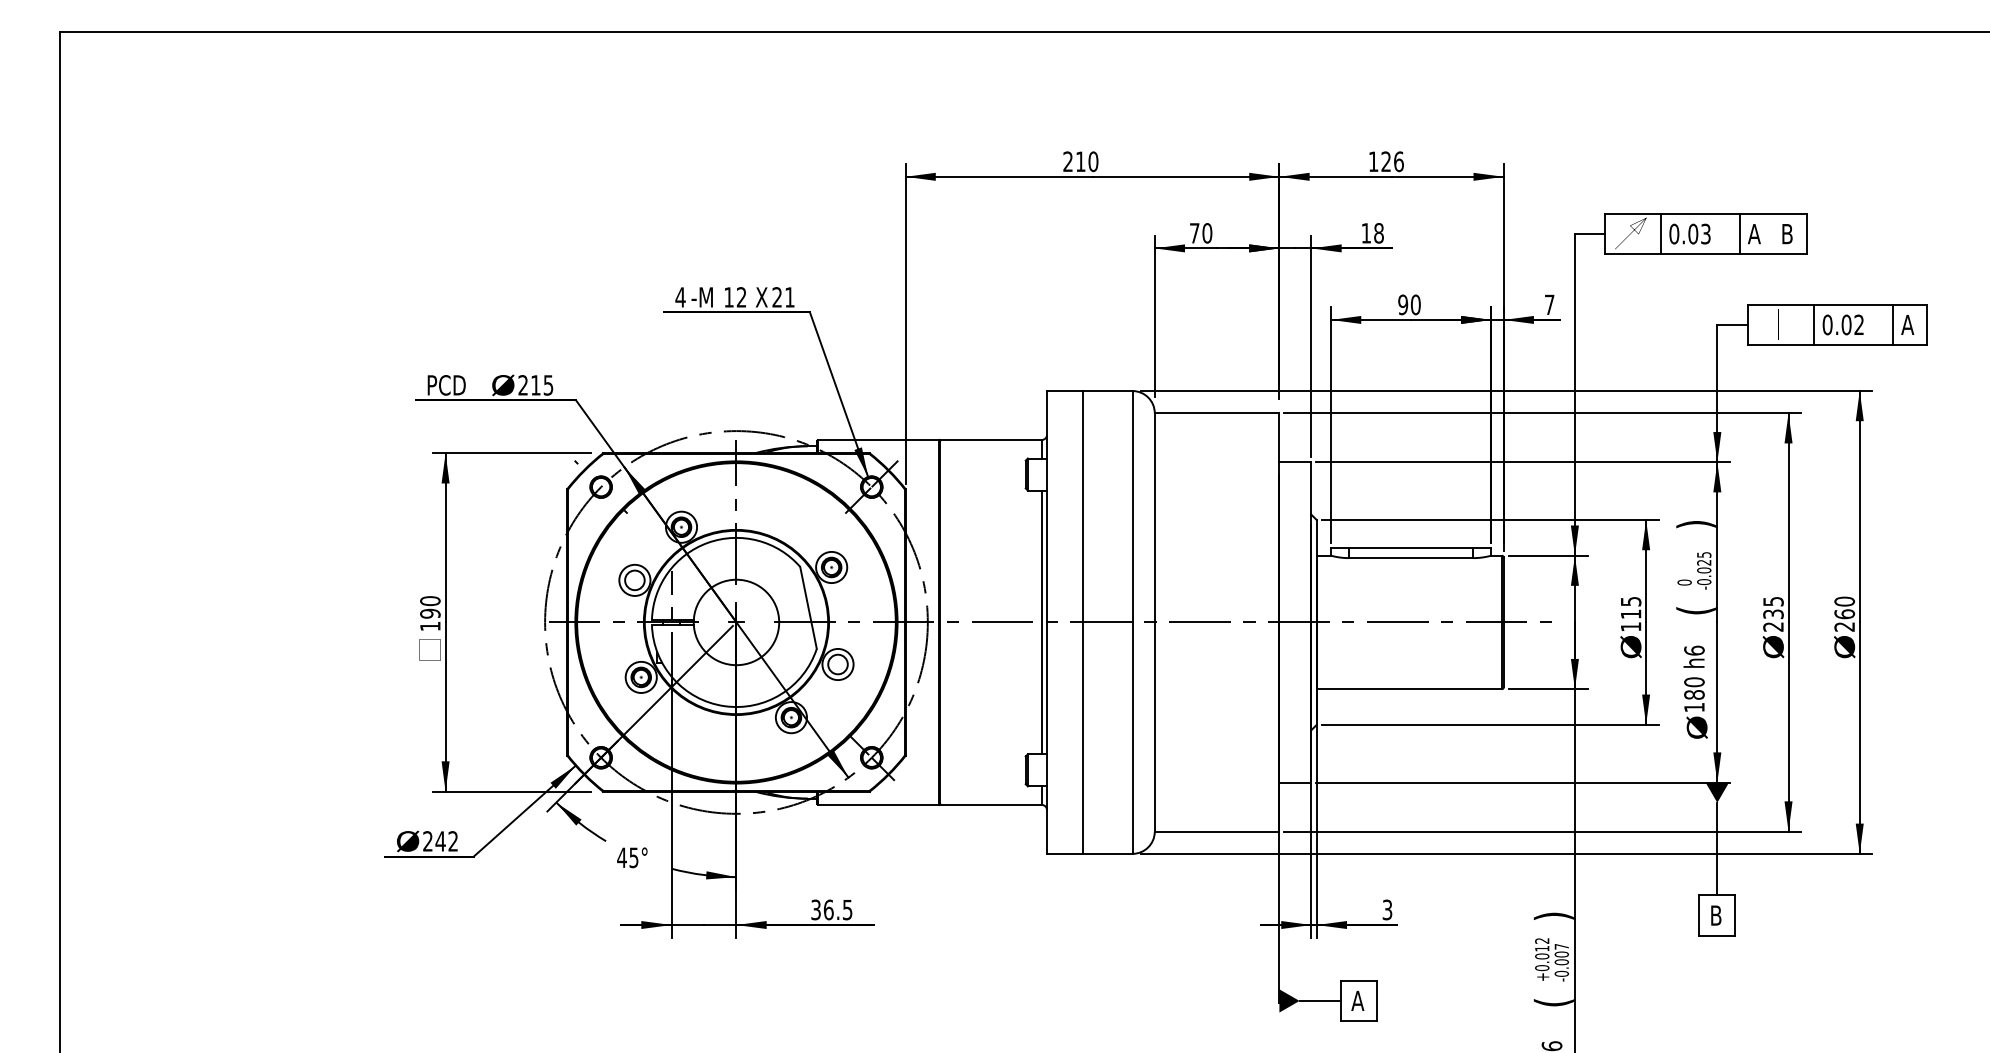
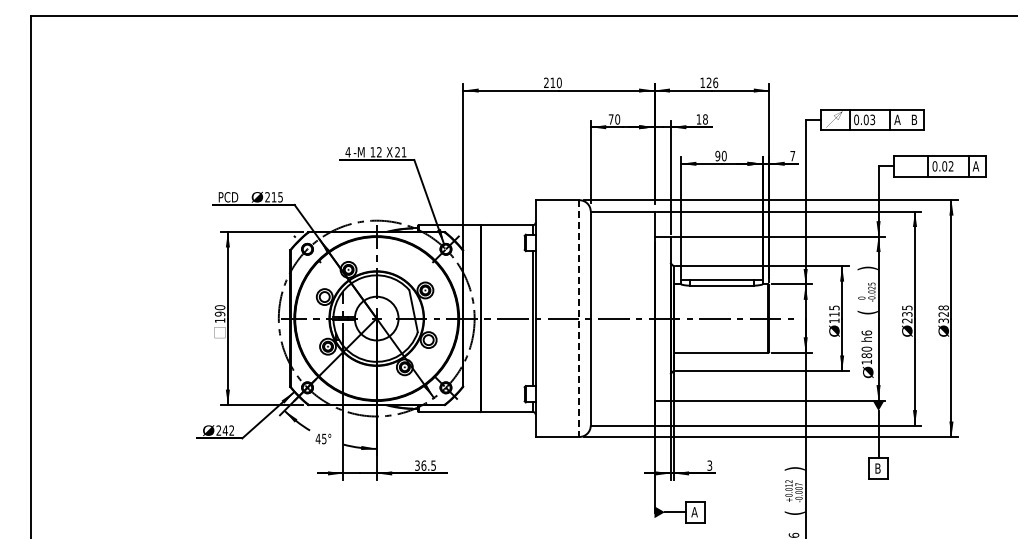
text: (1844, 614) -> (943, 314), 260 -> 328
line: (1081, 622) -> (553, 318), removed
line: (1132, 624) -> (579, 319), solid -> dashed

